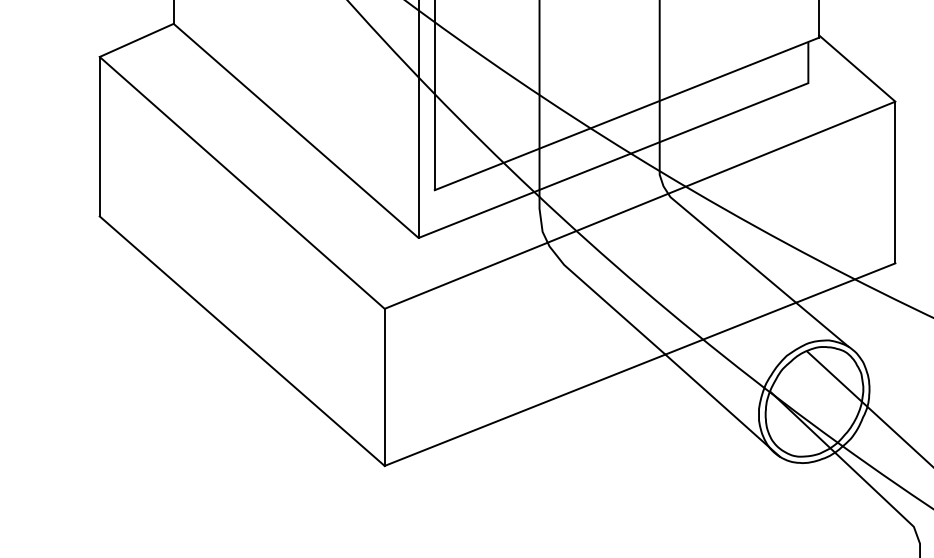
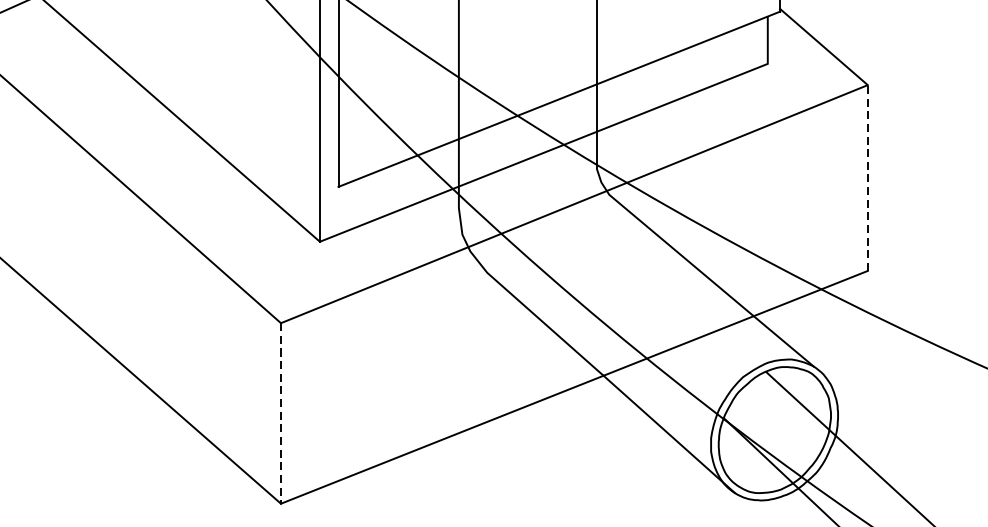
line: (895, 182) -> (867, 178), solid -> dashed
line: (384, 387) -> (280, 413), solid -> dashed

